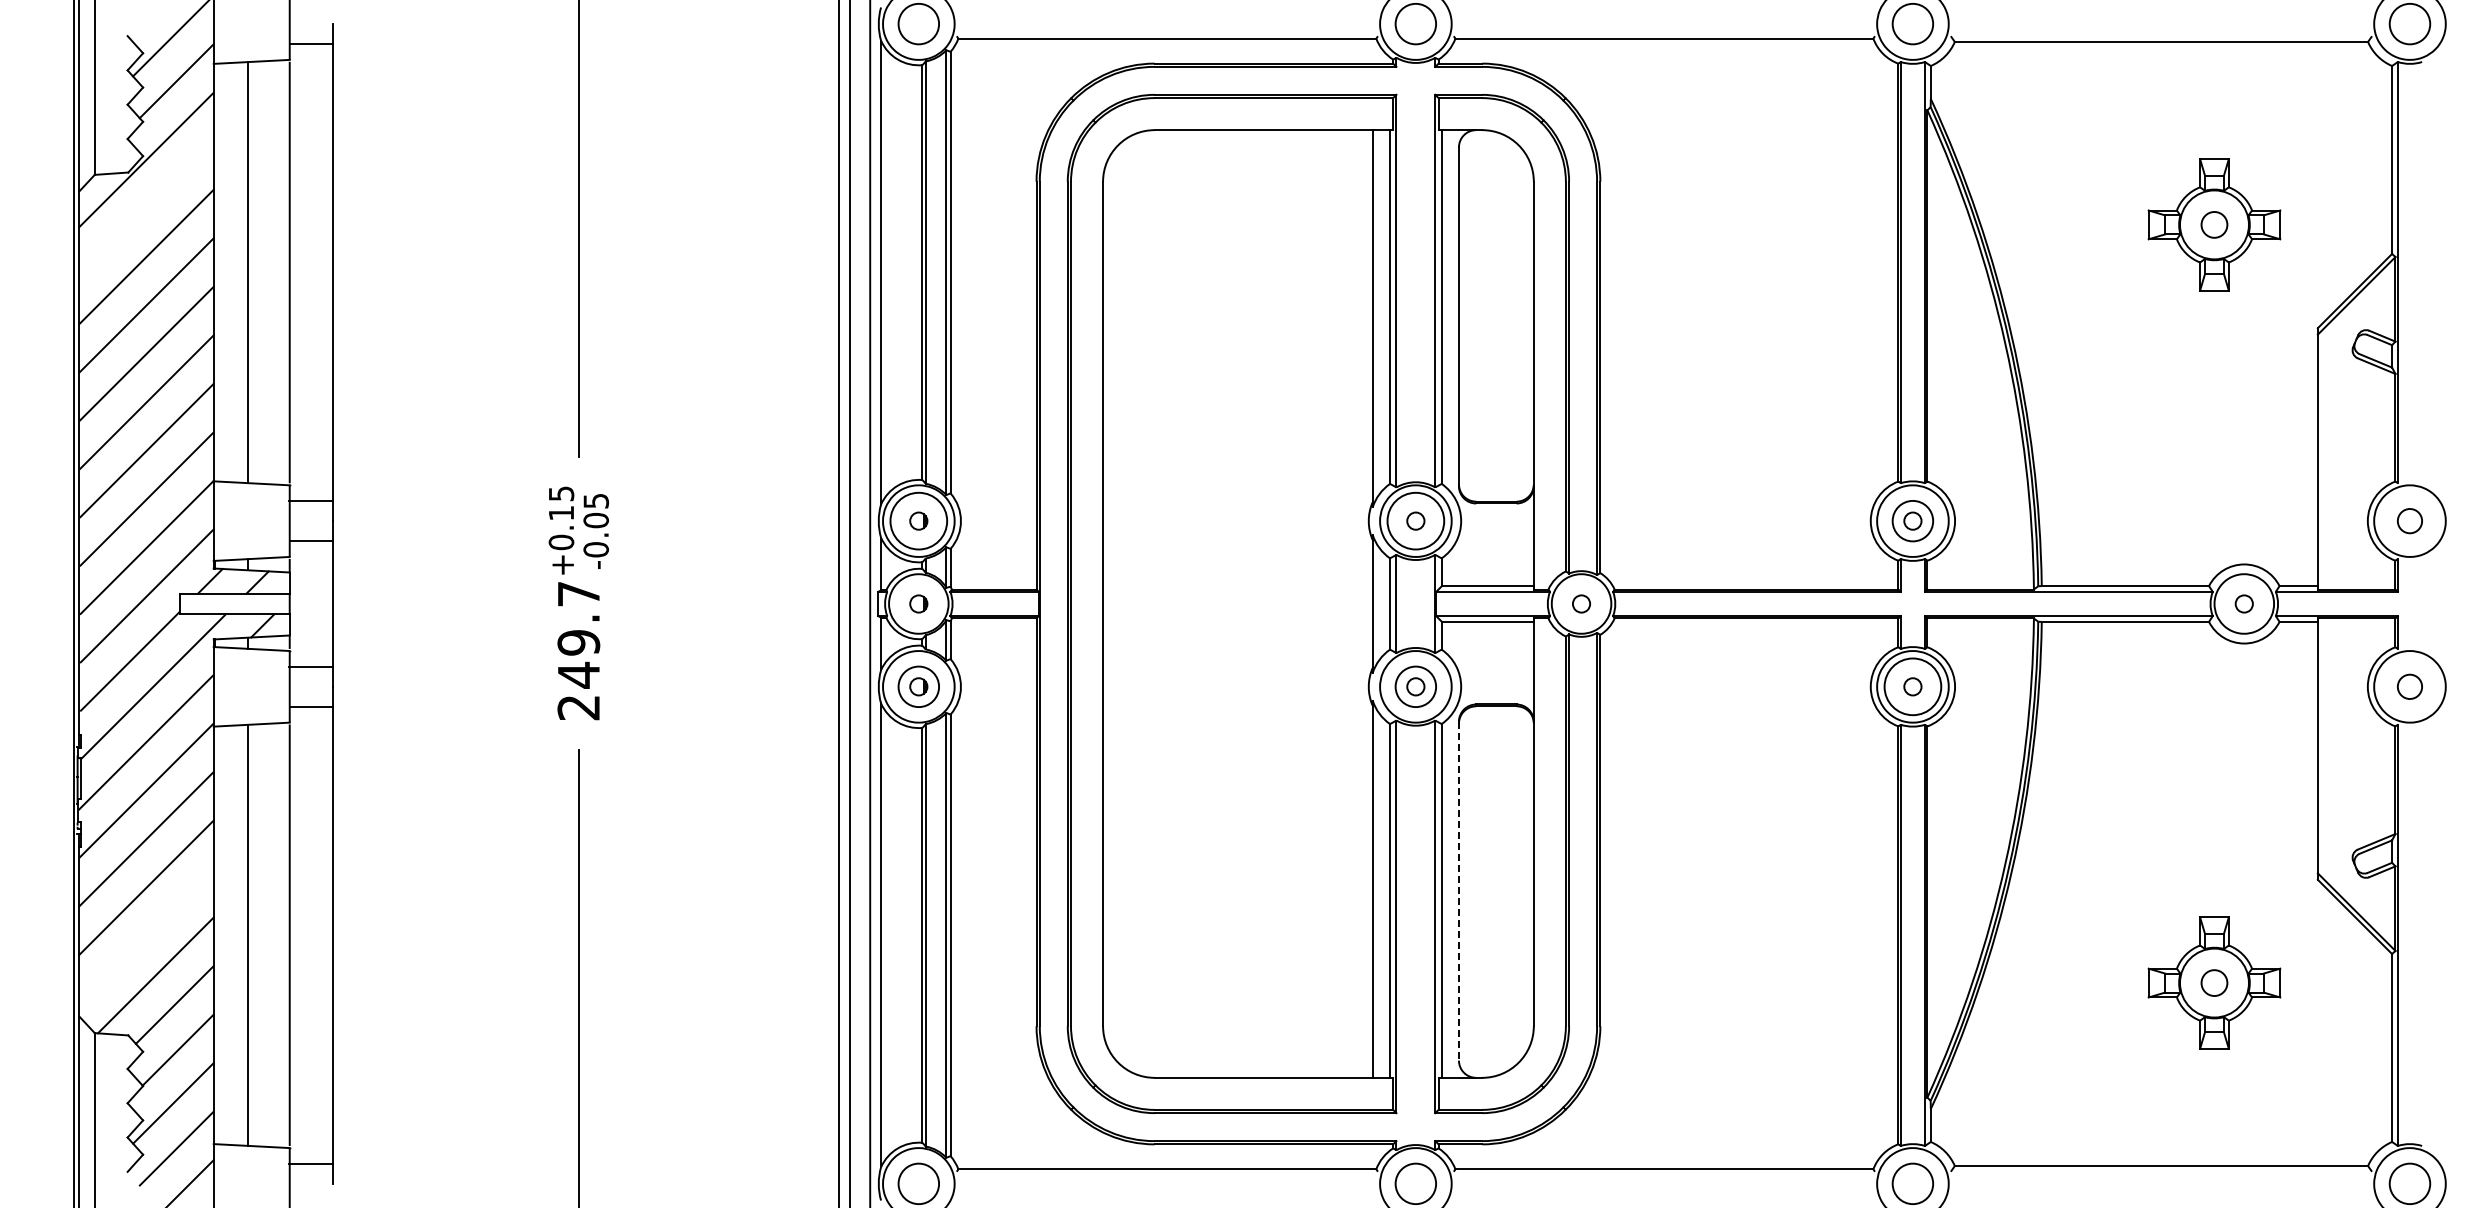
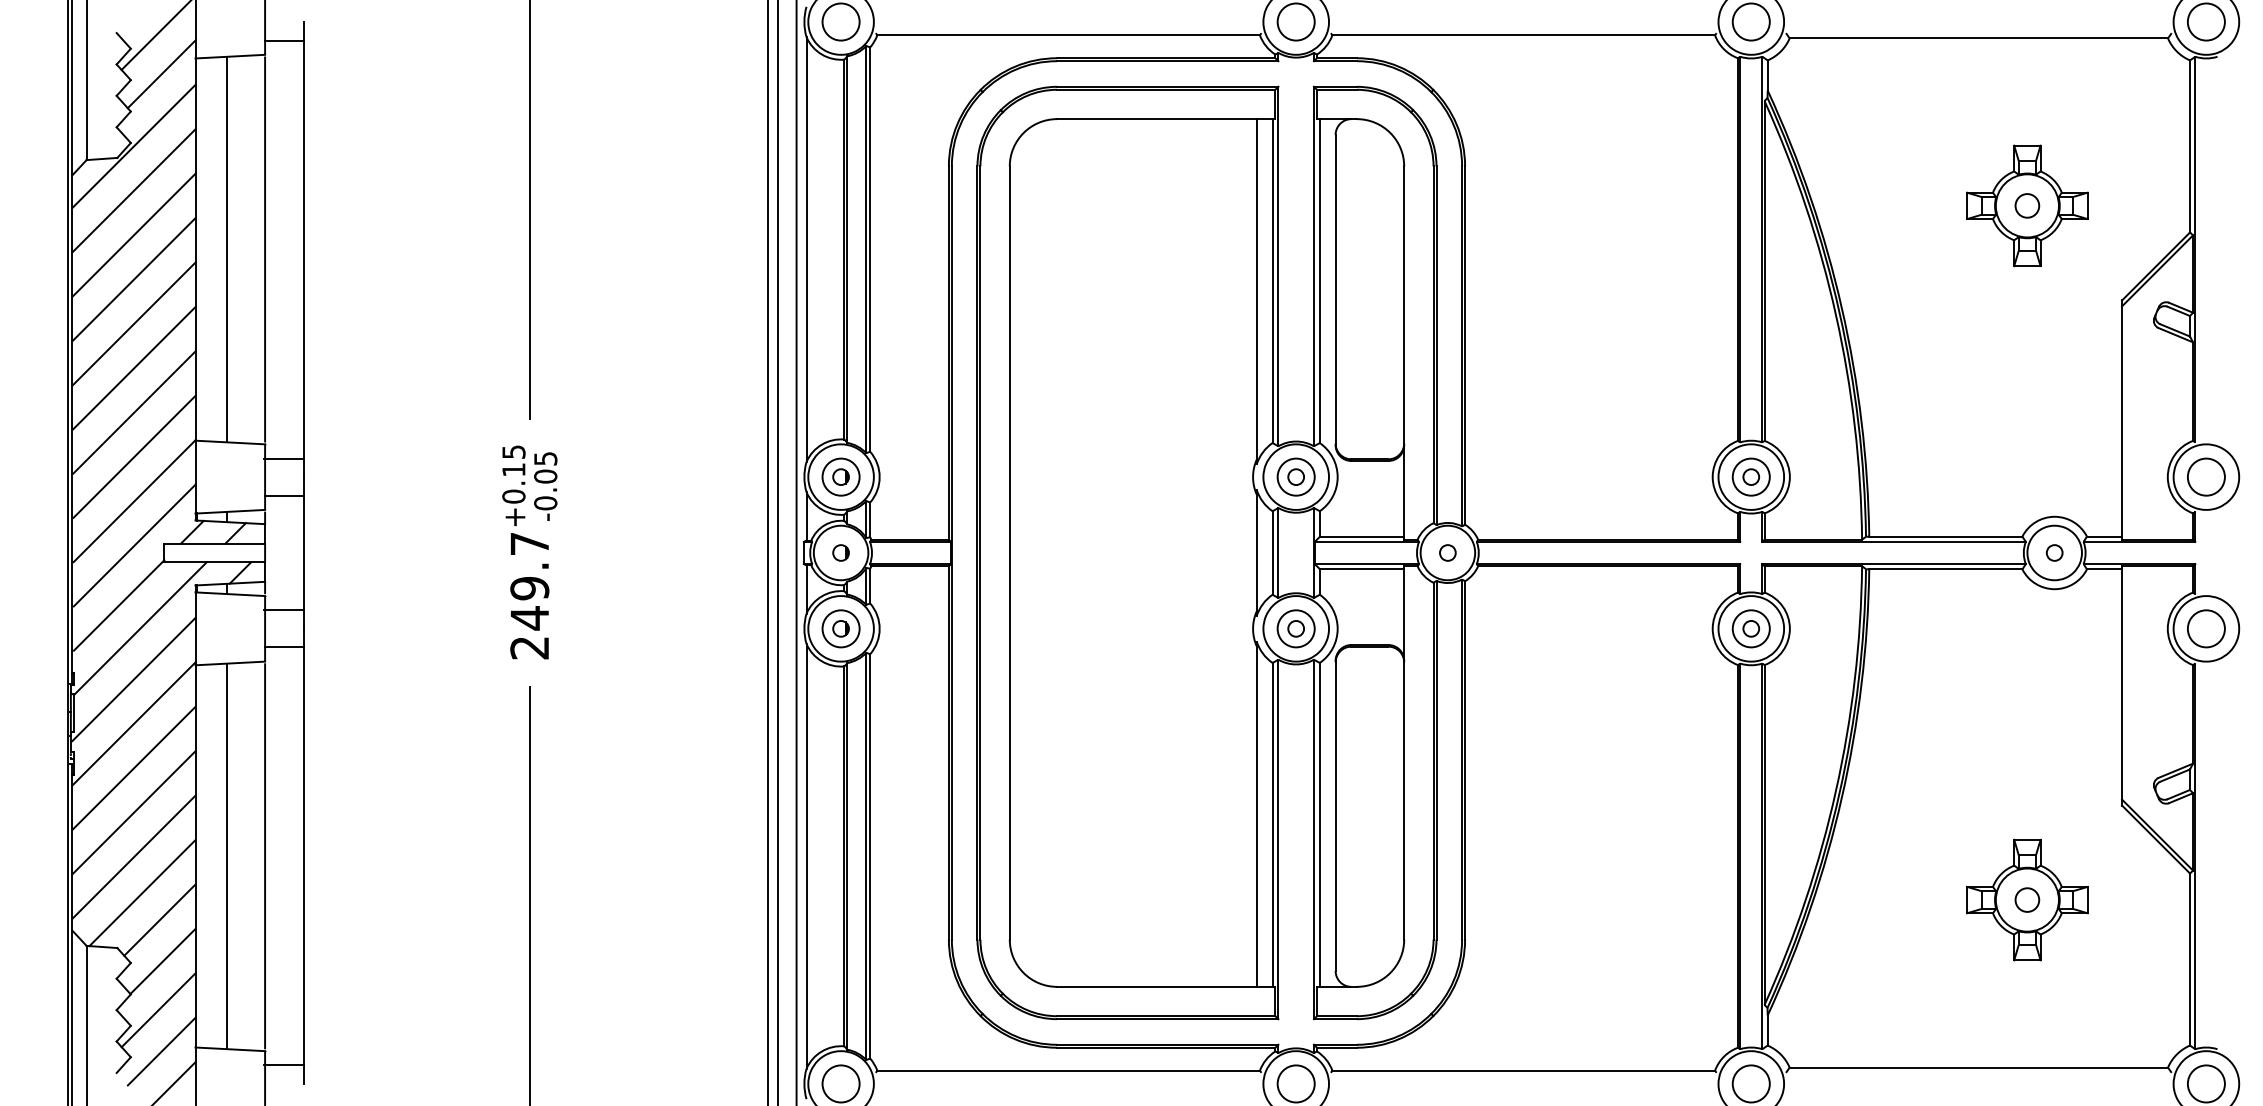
line: (146, 208) -> (133, 190), added
circle: (918, 520) -> (840, 476), size x0.71
circle: (1415, 520) -> (1295, 476), size x0.71
circle: (2409, 520) -> (2205, 476), size x1.67
circle: (1912, 686) -> (1750, 628), size x0.71
circle: (2409, 686) -> (2205, 628), size x1.67
line: (1458, 891) -> (1335, 816), dashed -> solid
line: (146, 936) -> (133, 857), added

